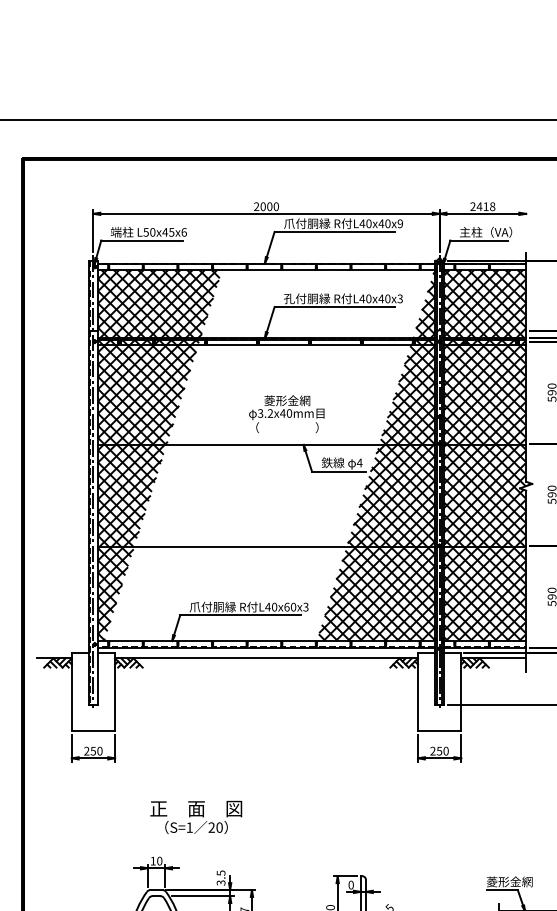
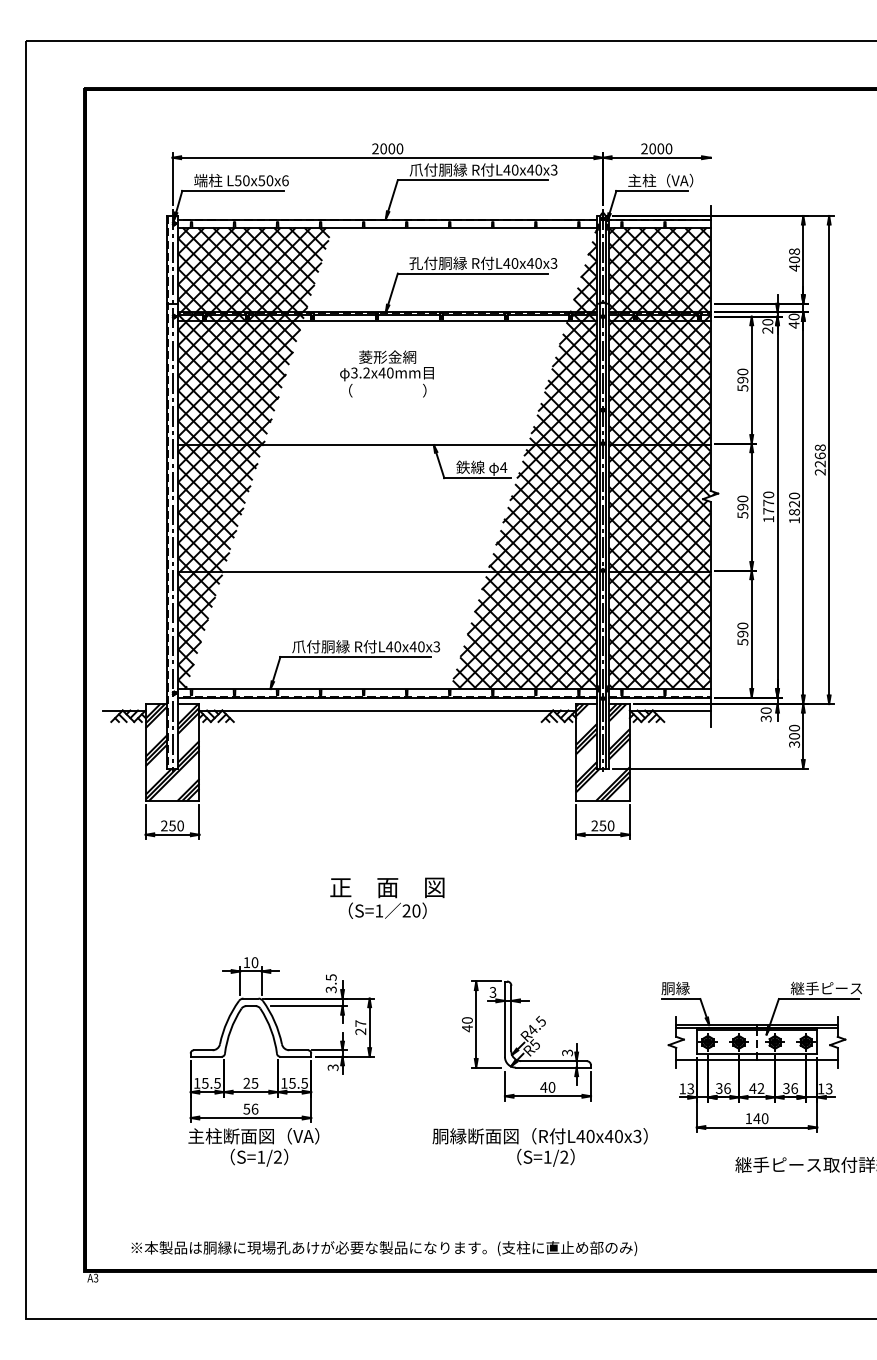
text: (485, 206) -> (660, 148), 2418 -> 2000
text: (399, 223) -> (553, 169), L40x40x9 -> L40x40x3
text: (168, 232) -> (265, 180), L50x45x6 -> L50x50x6
text: (286, 413) -> (386, 373), moved
text: (286, 606) -> (412, 646), L40x60x3 -> L40x40x3
hatch: (93, 692) -> (172, 752), added
hatch: (439, 692) -> (602, 752), added
text: (196, 816) -> (387, 897), moved
text: (509, 881) -> (689, 988), 菱形金網 -> 胴縁
text: (350, 885) -> (492, 992), 0 -> 3

